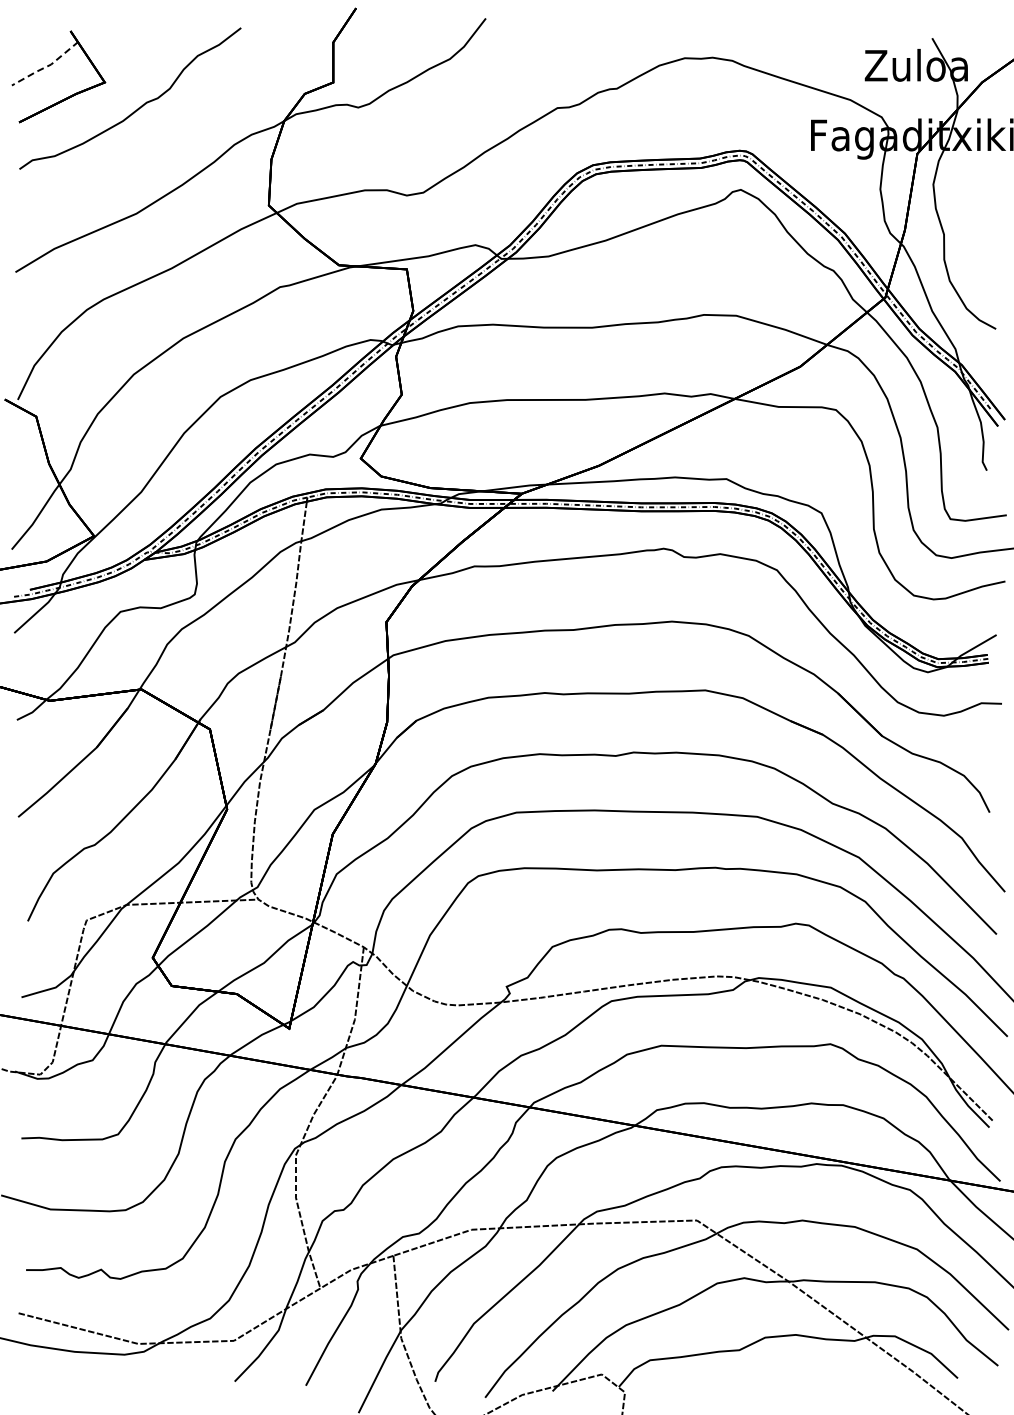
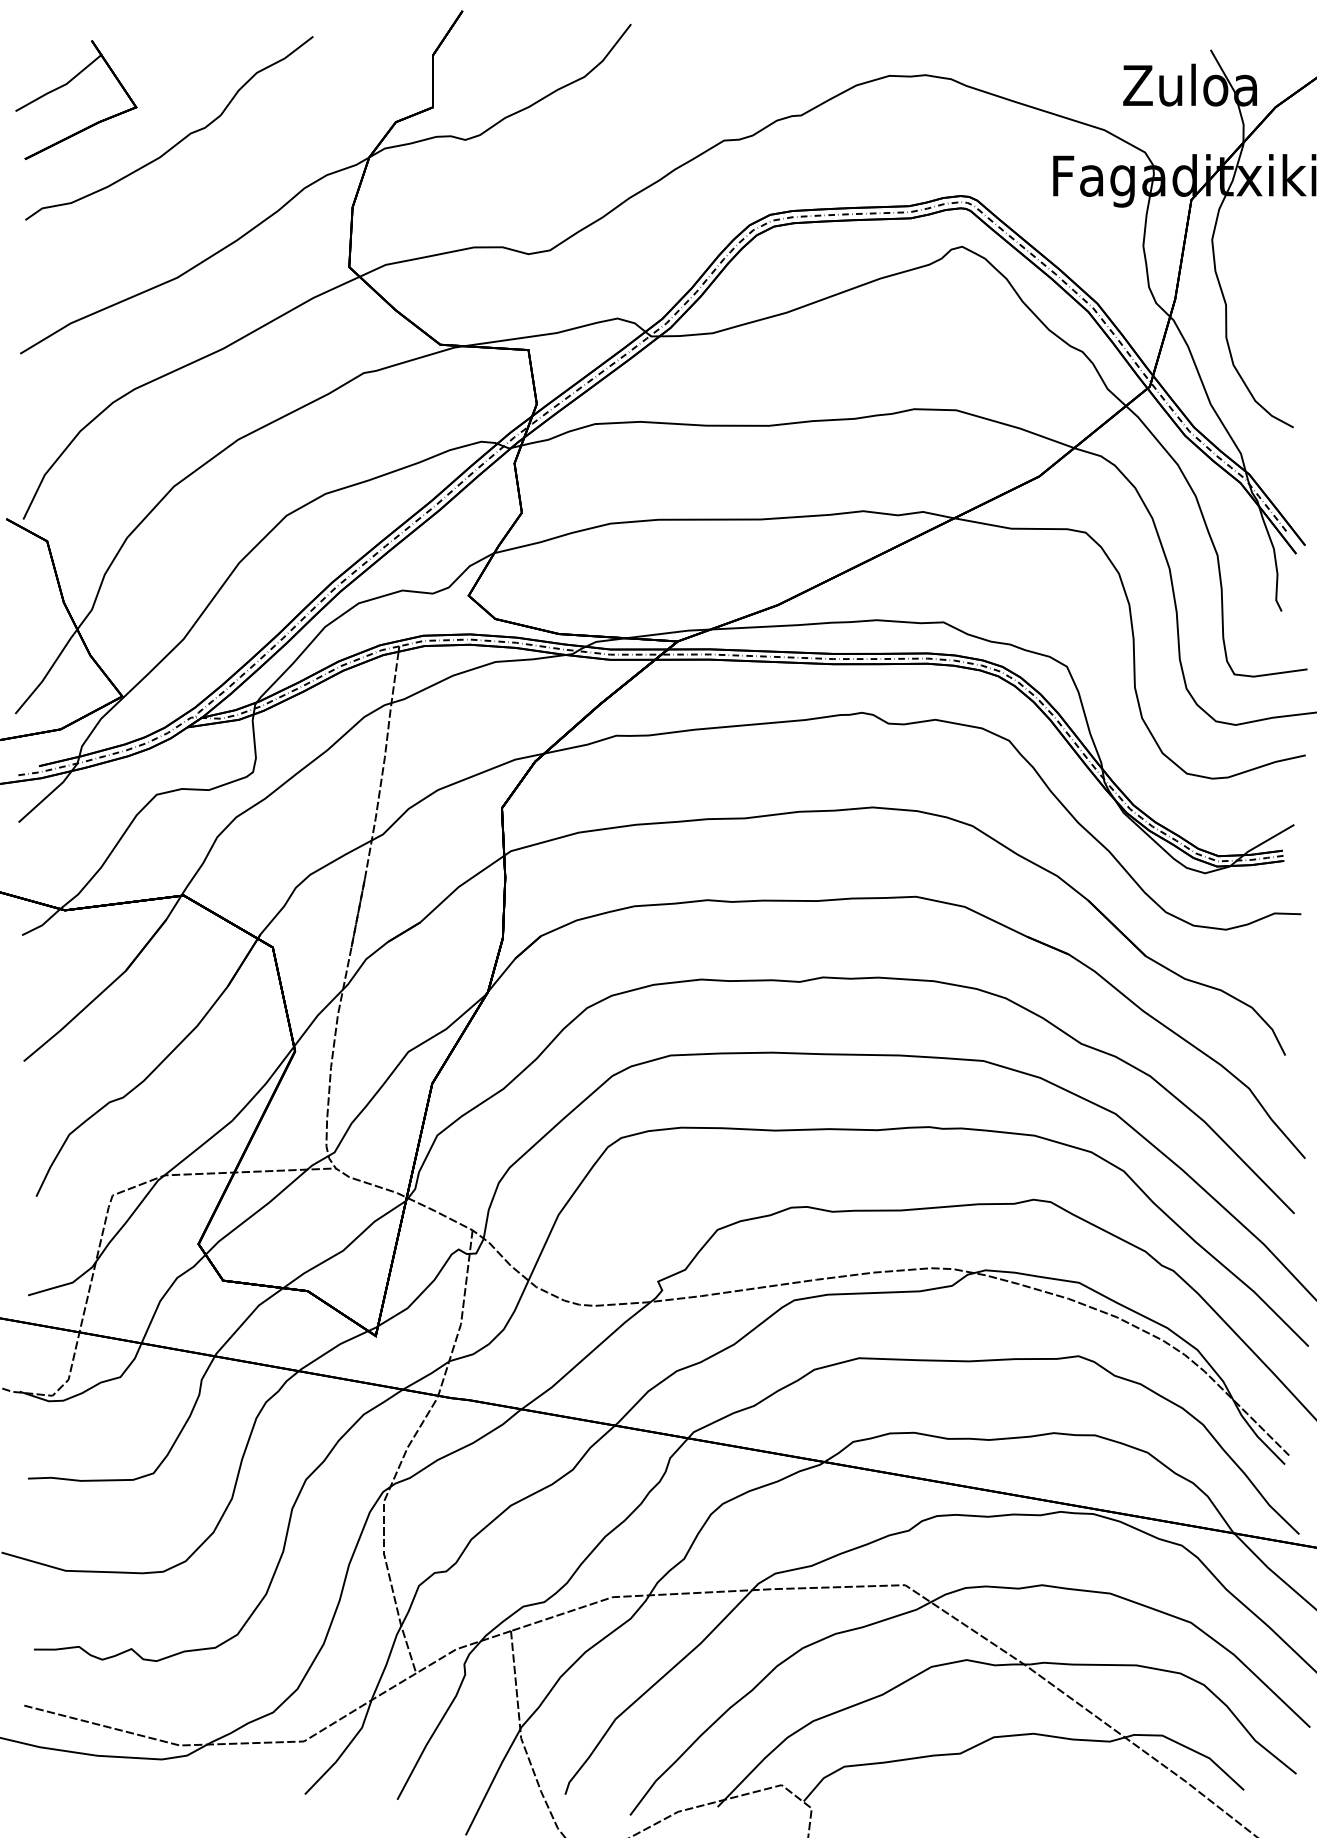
line: (46, 66) -> (60, 86), dashed -> solid

